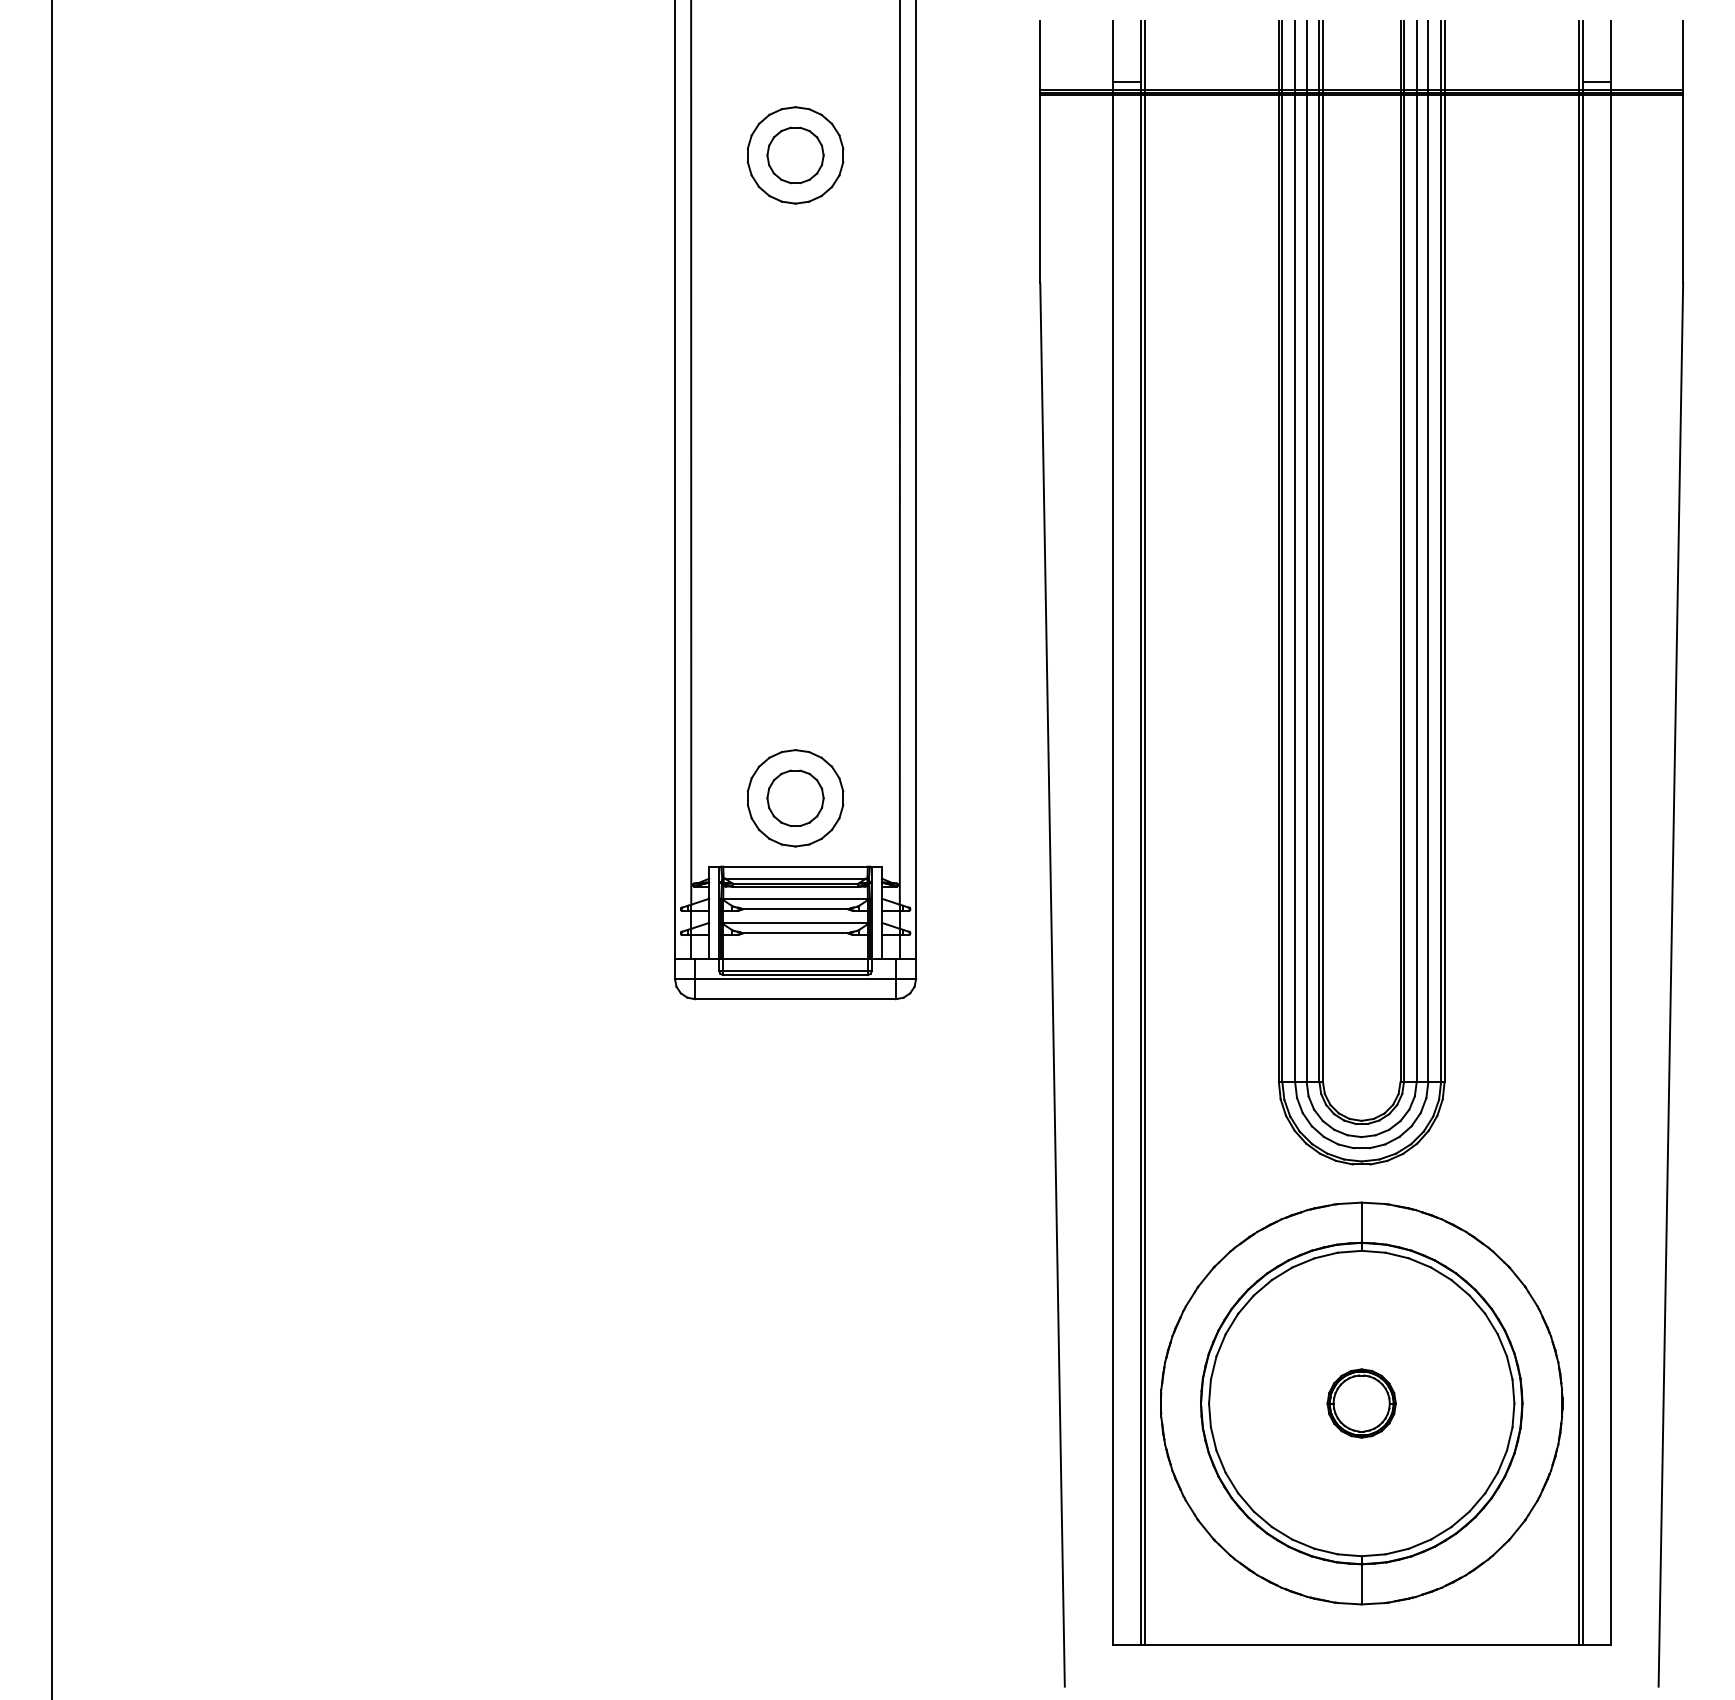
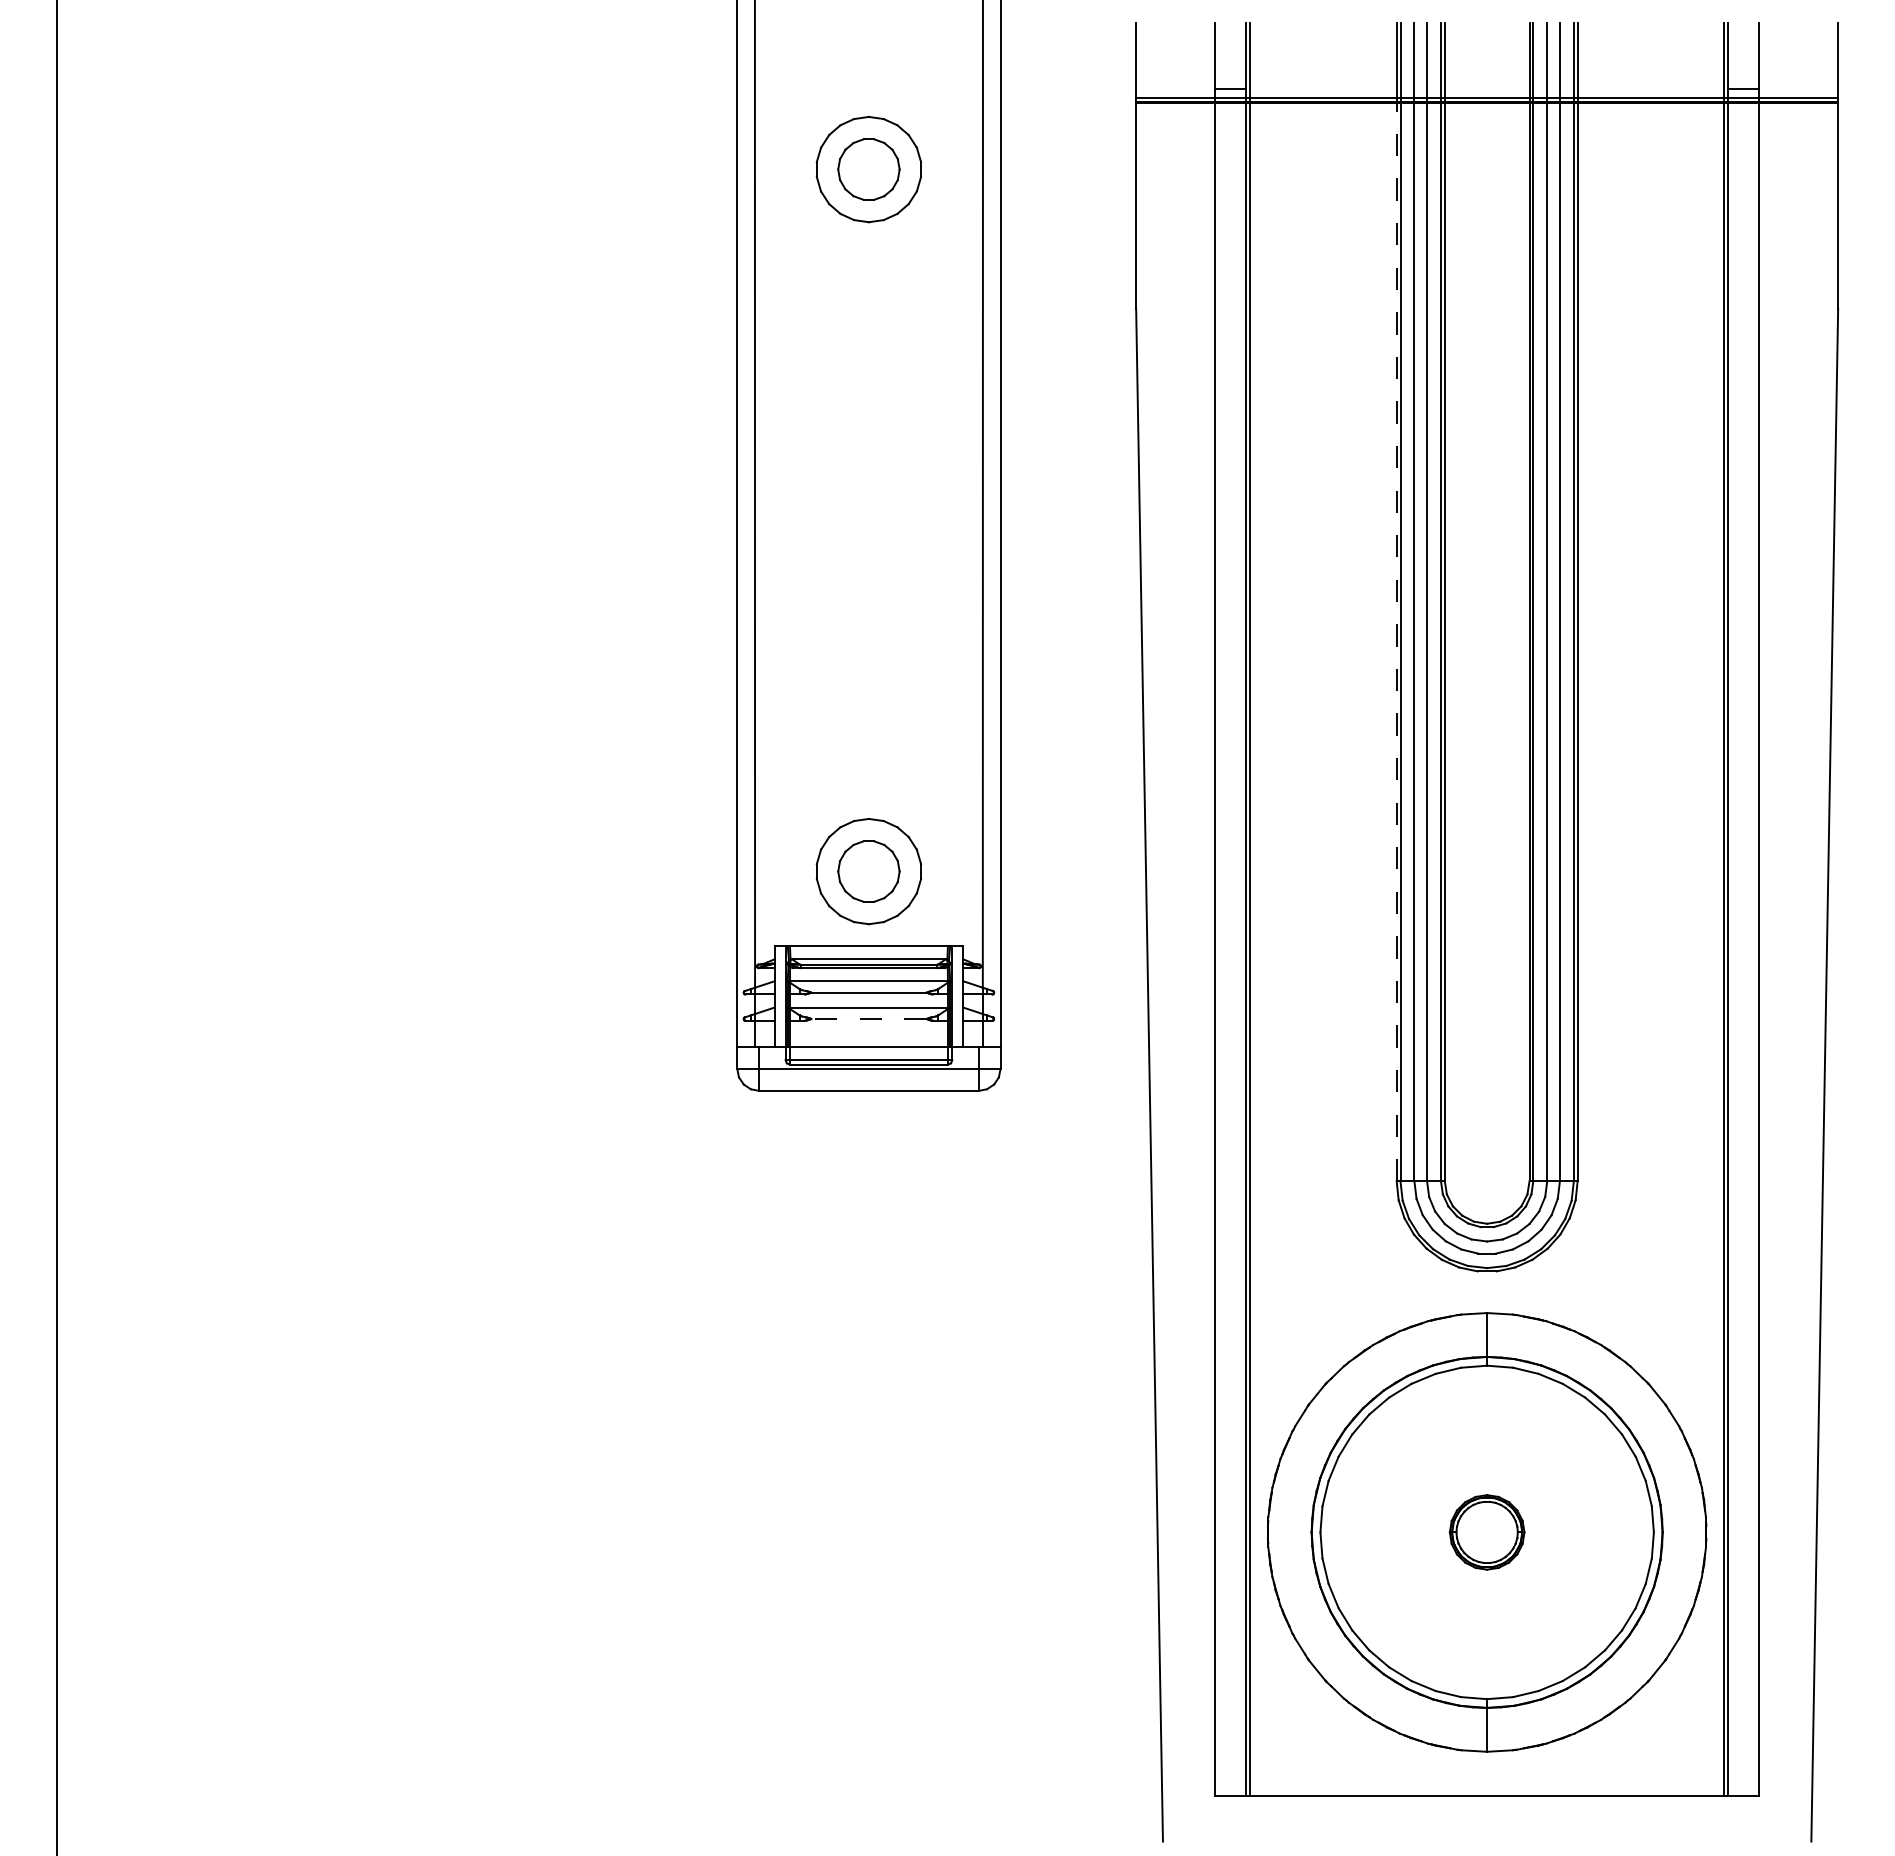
line: (1278, 587) -> (1396, 641), solid -> dashed
line: (795, 932) -> (868, 1018), solid -> dashed

